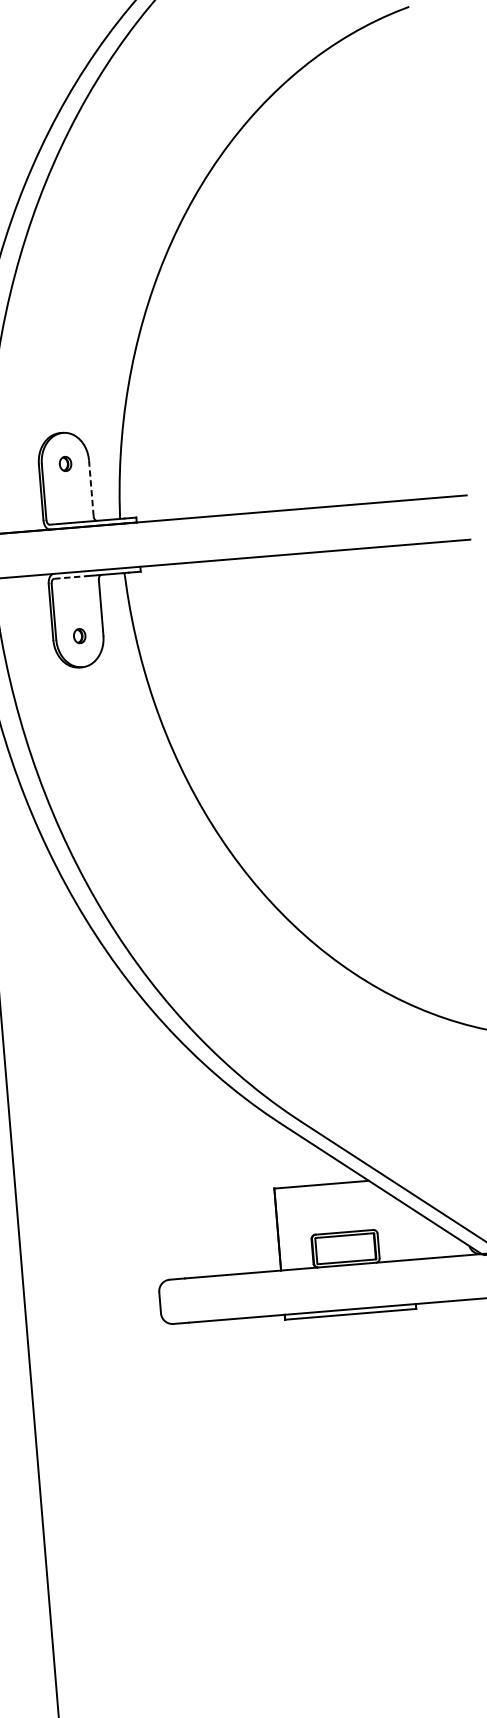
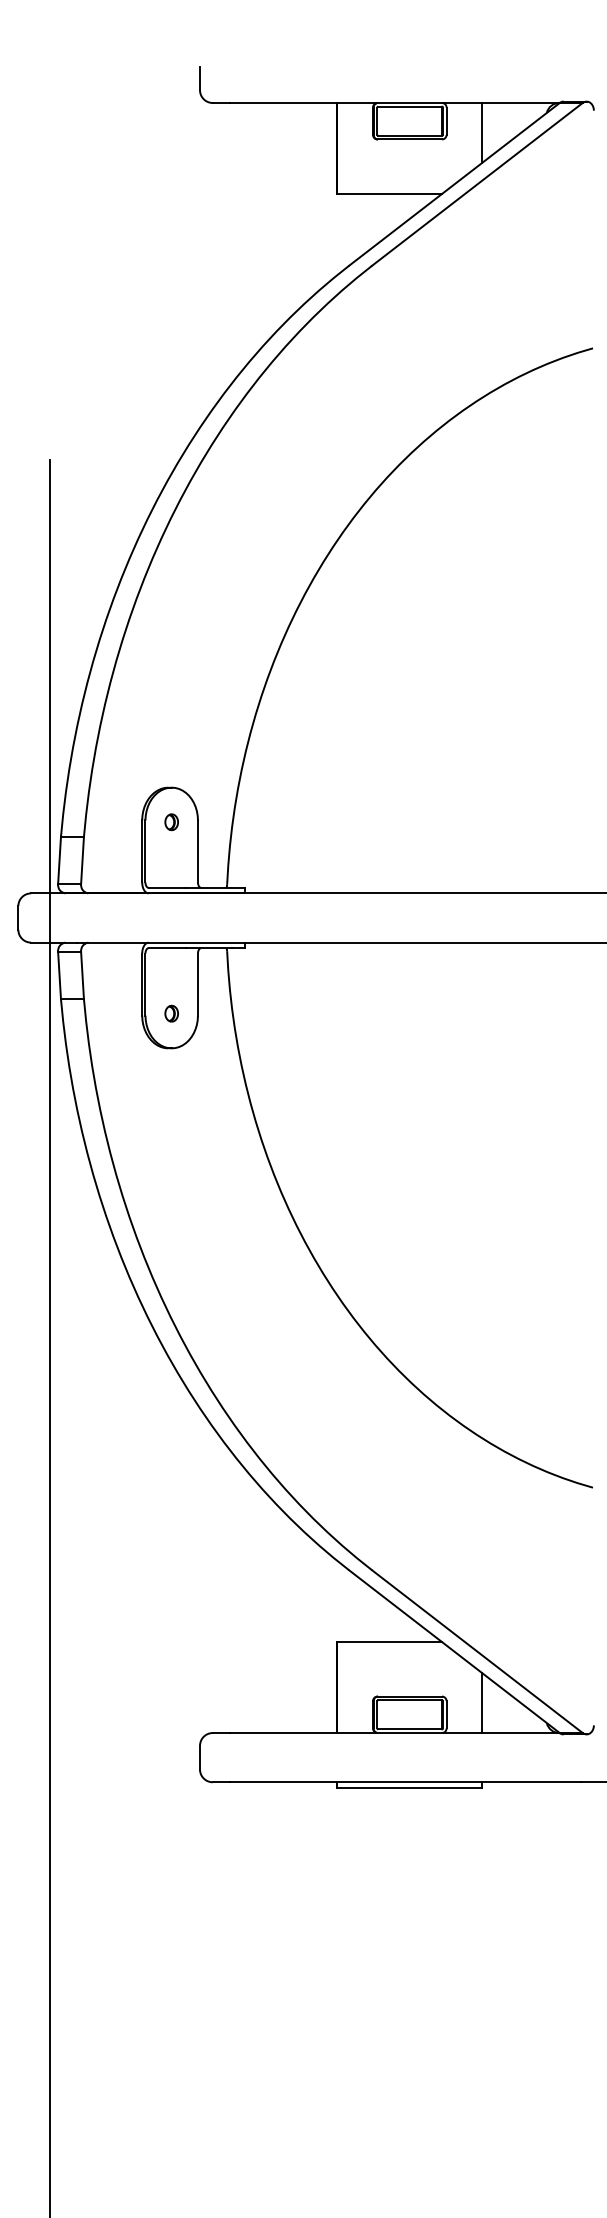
line: (90, 488) -> (197, 851), dashed -> solid
line: (71, 577) -> (167, 948), dashed -> solid
line: (410, 1233) -> (482, 1703), added

